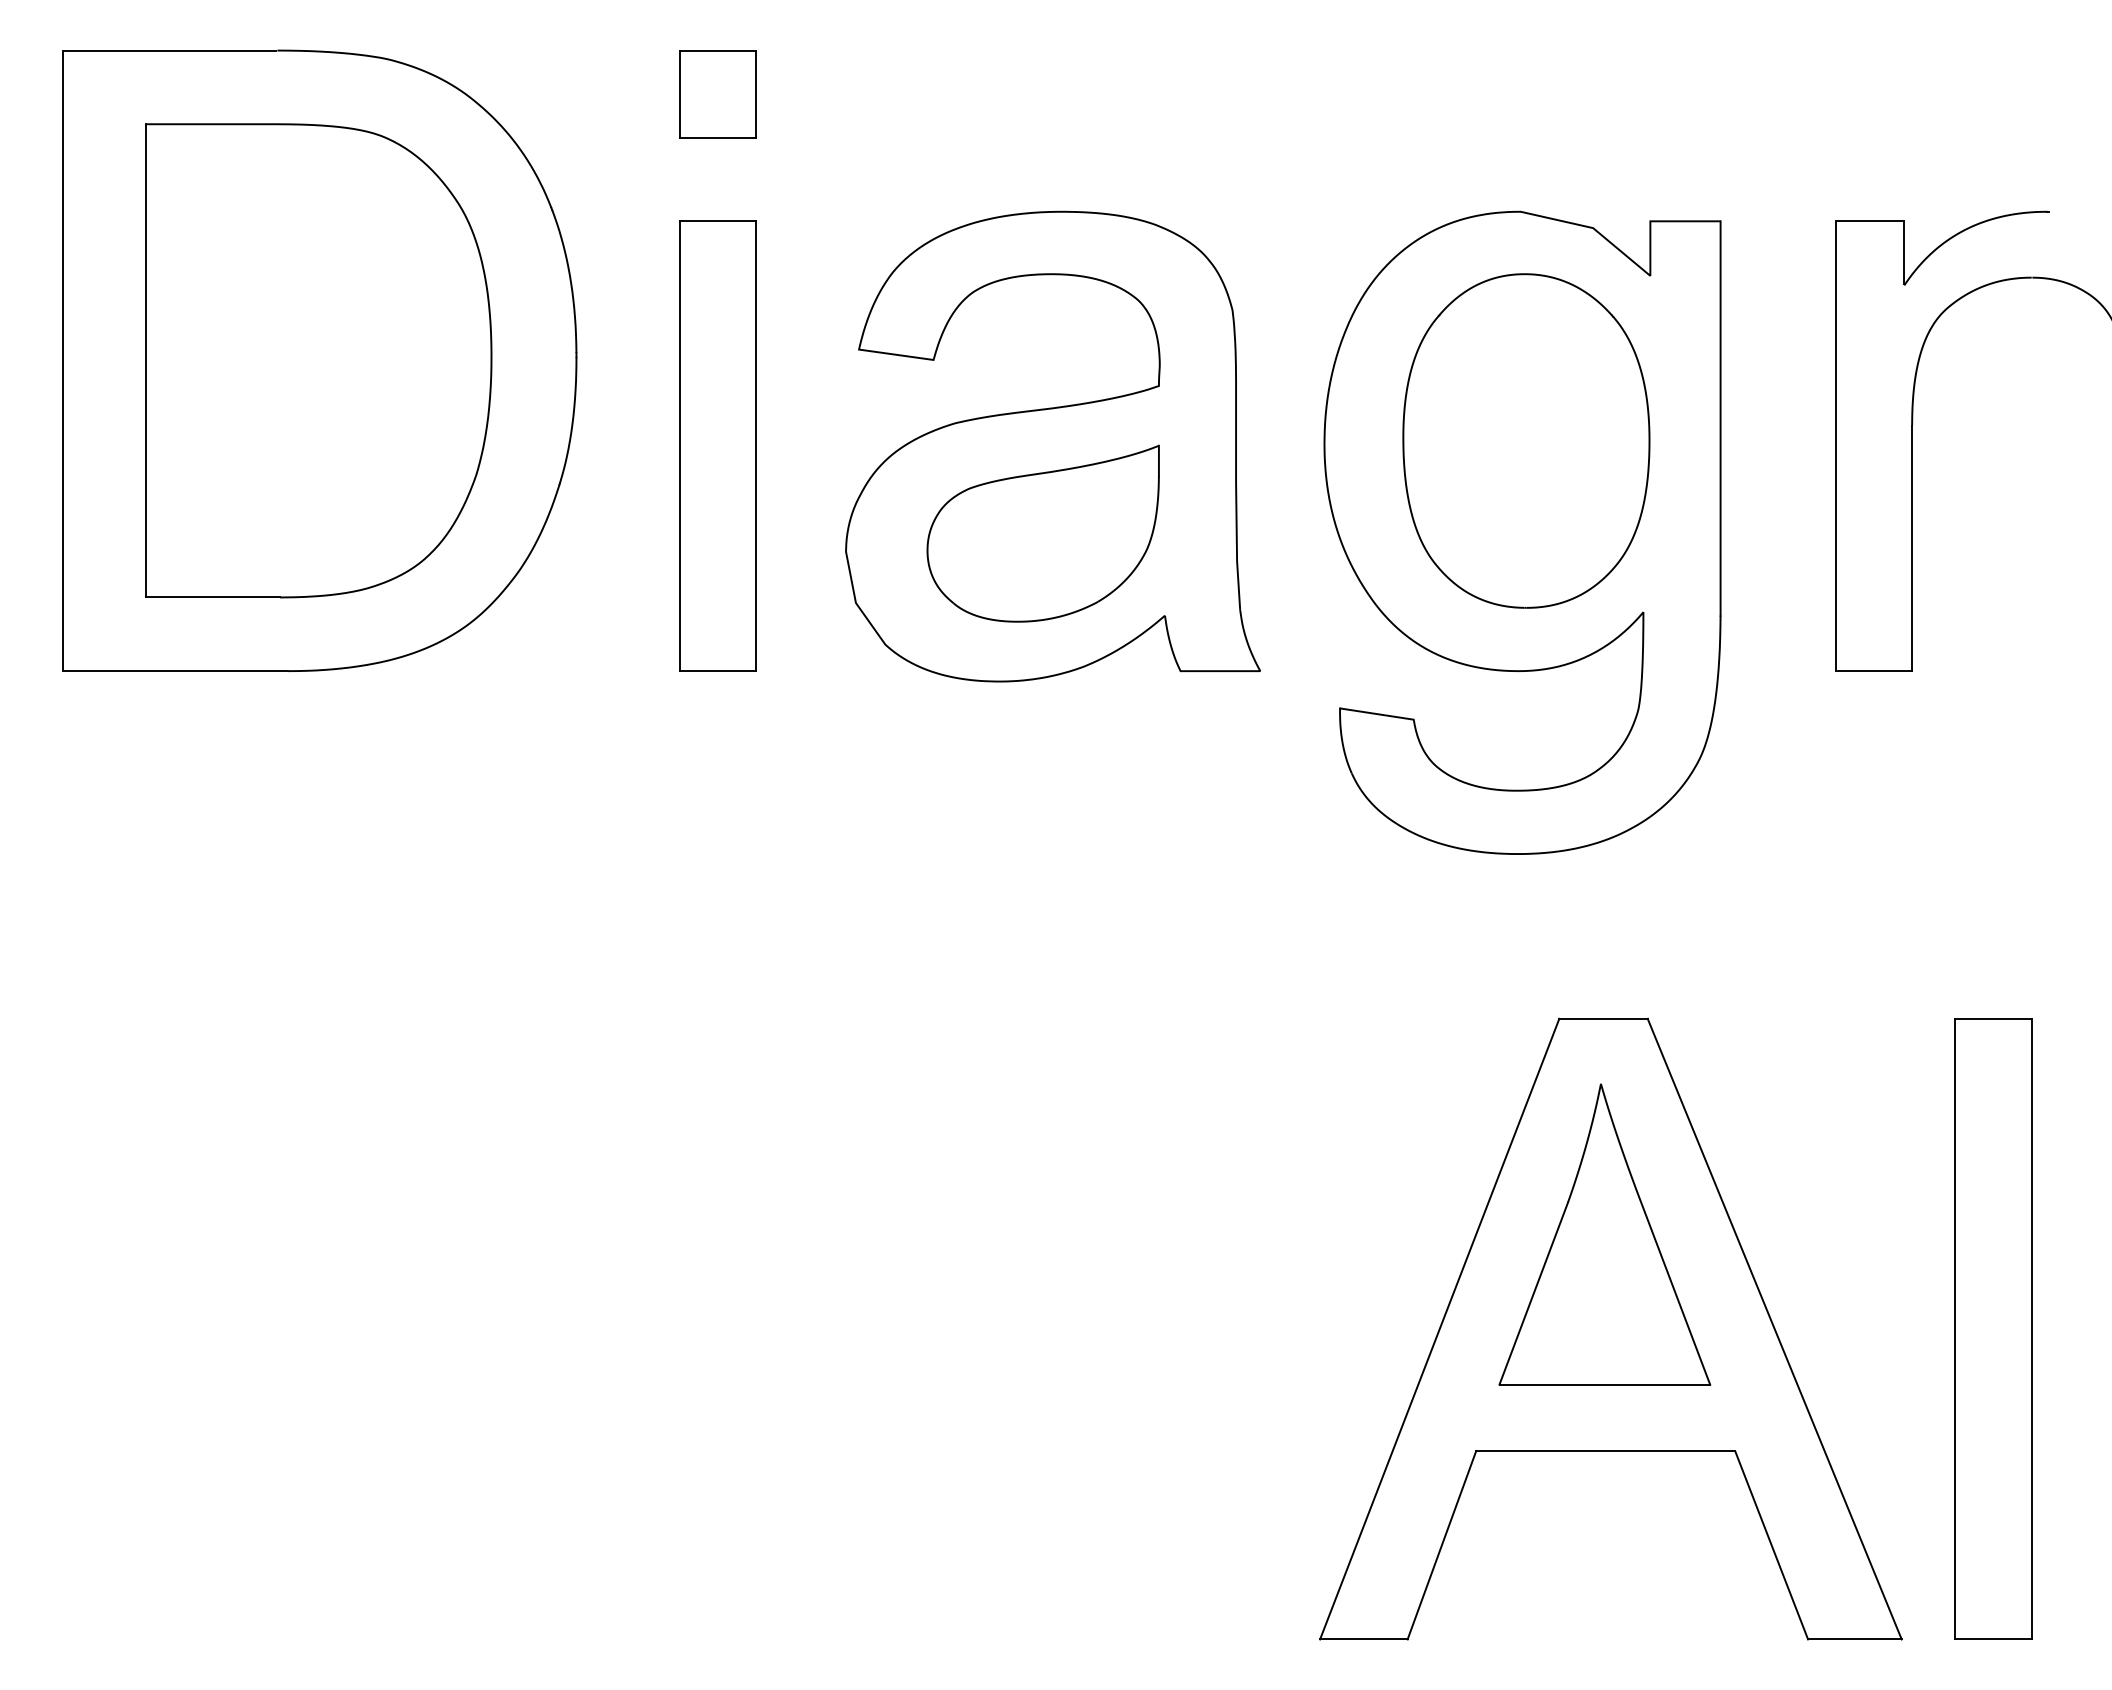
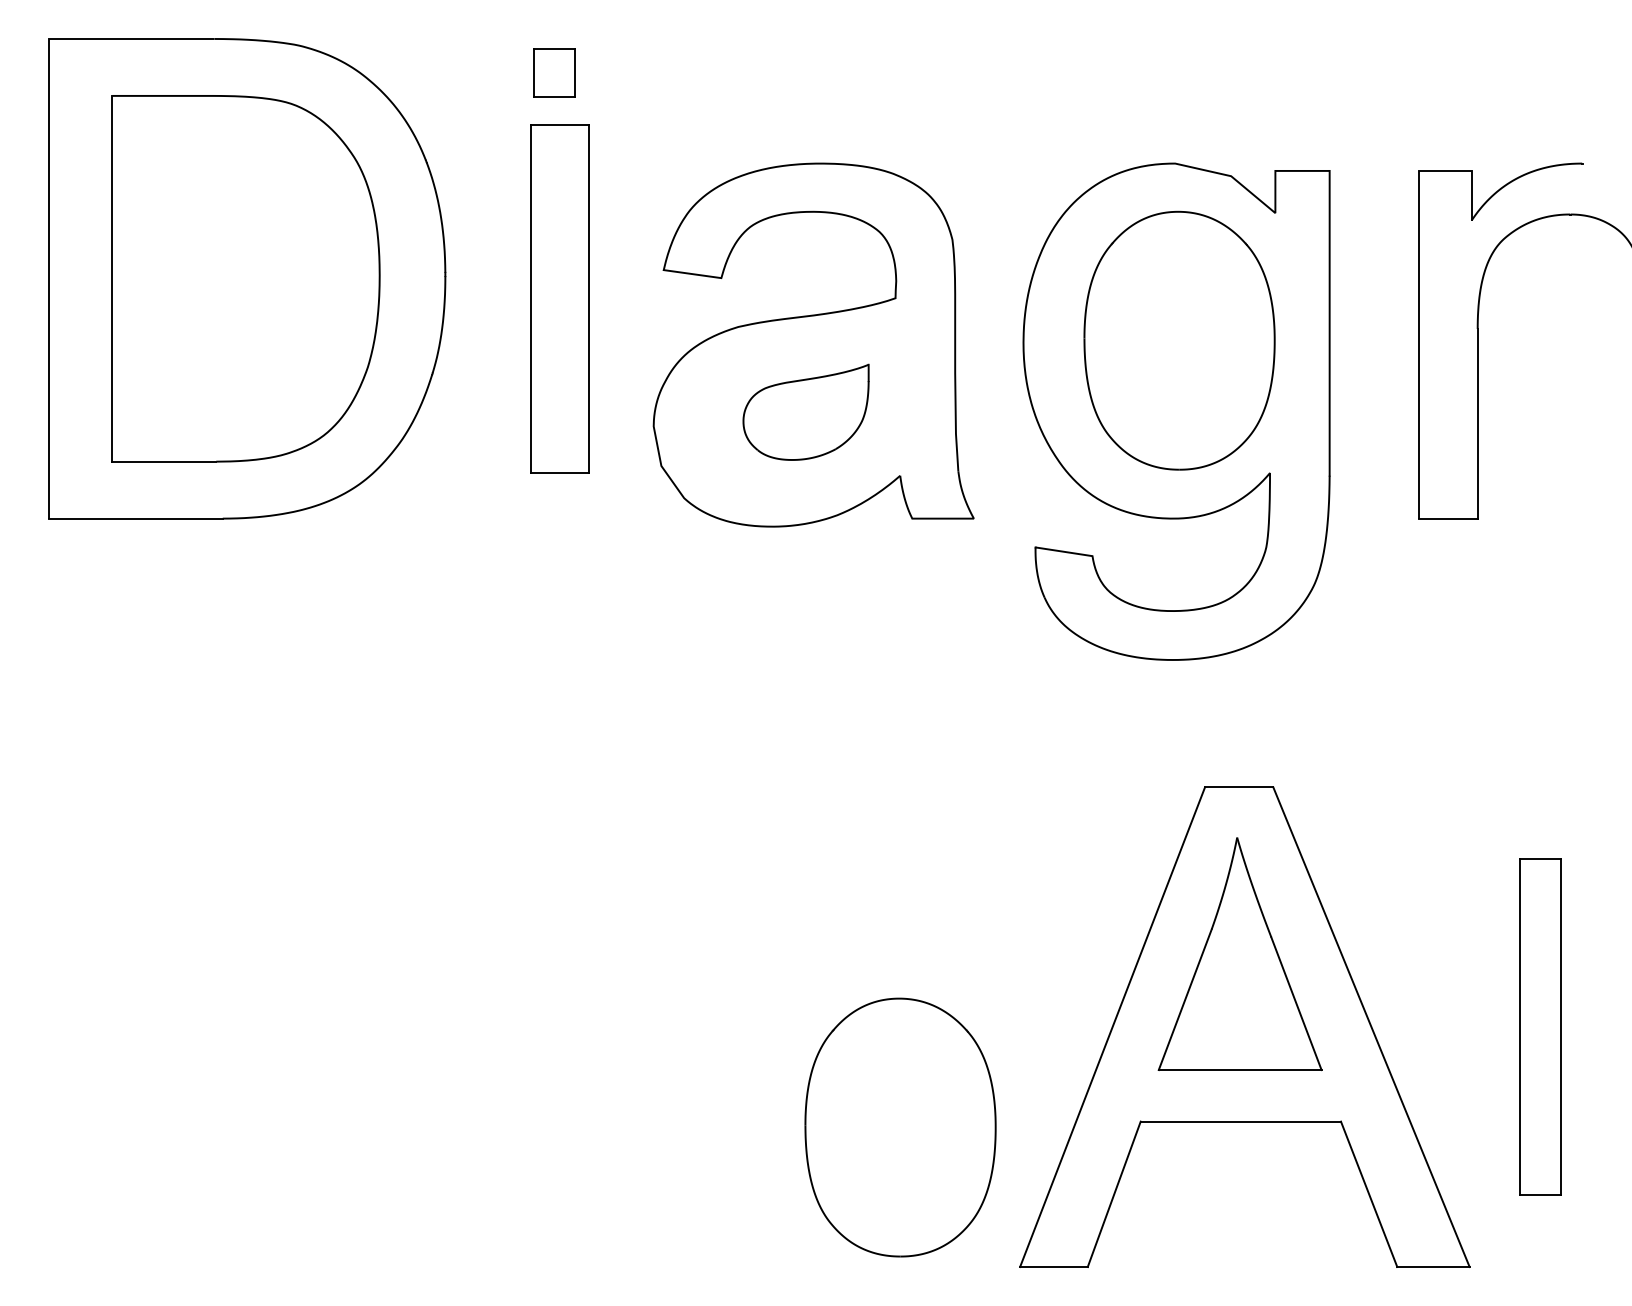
part: (717, 94) -> (554, 72), size x0.7
part: (717, 445) -> (559, 298), moved
part: (1042, 533) -> (805, 412), size x0.7
part: (1993, 1328) -> (1540, 1026), size x0.7
part: (1165, 1458) -> (900, 1127), added

